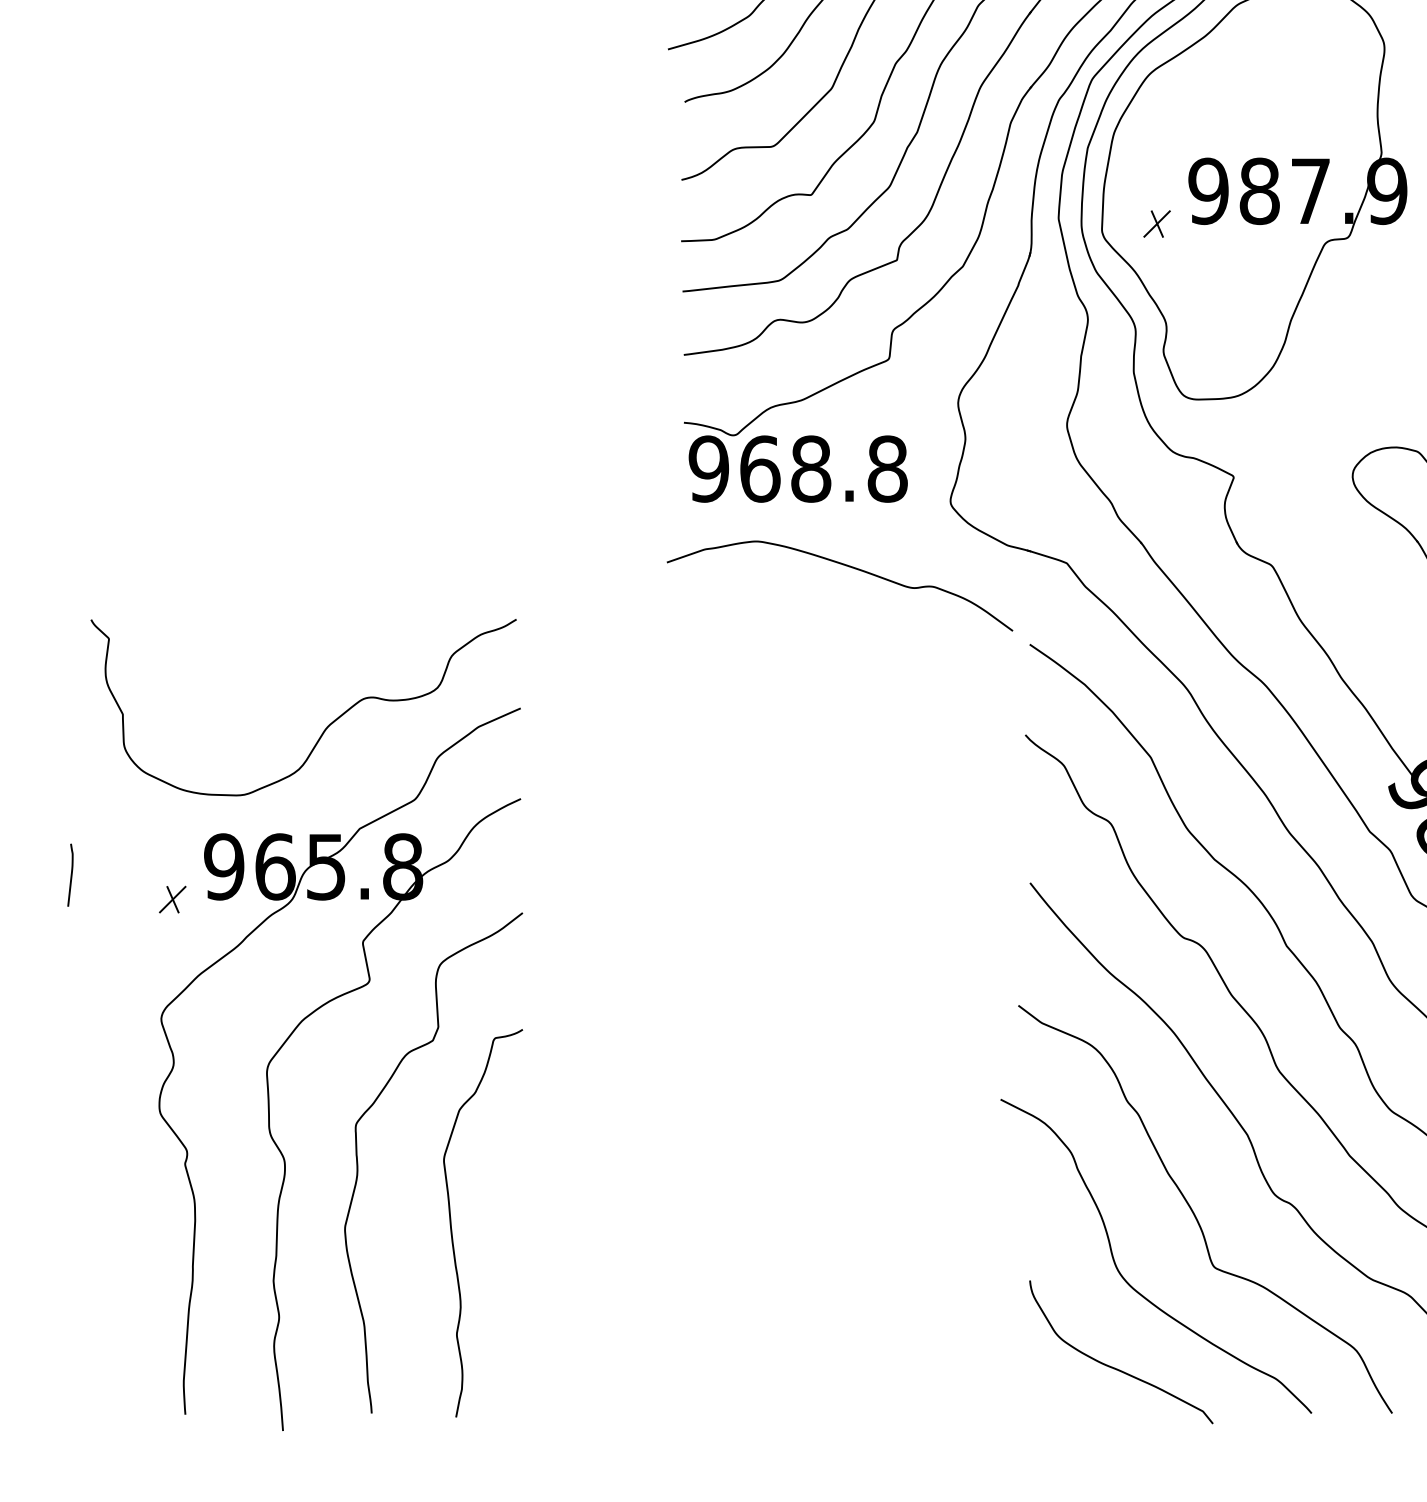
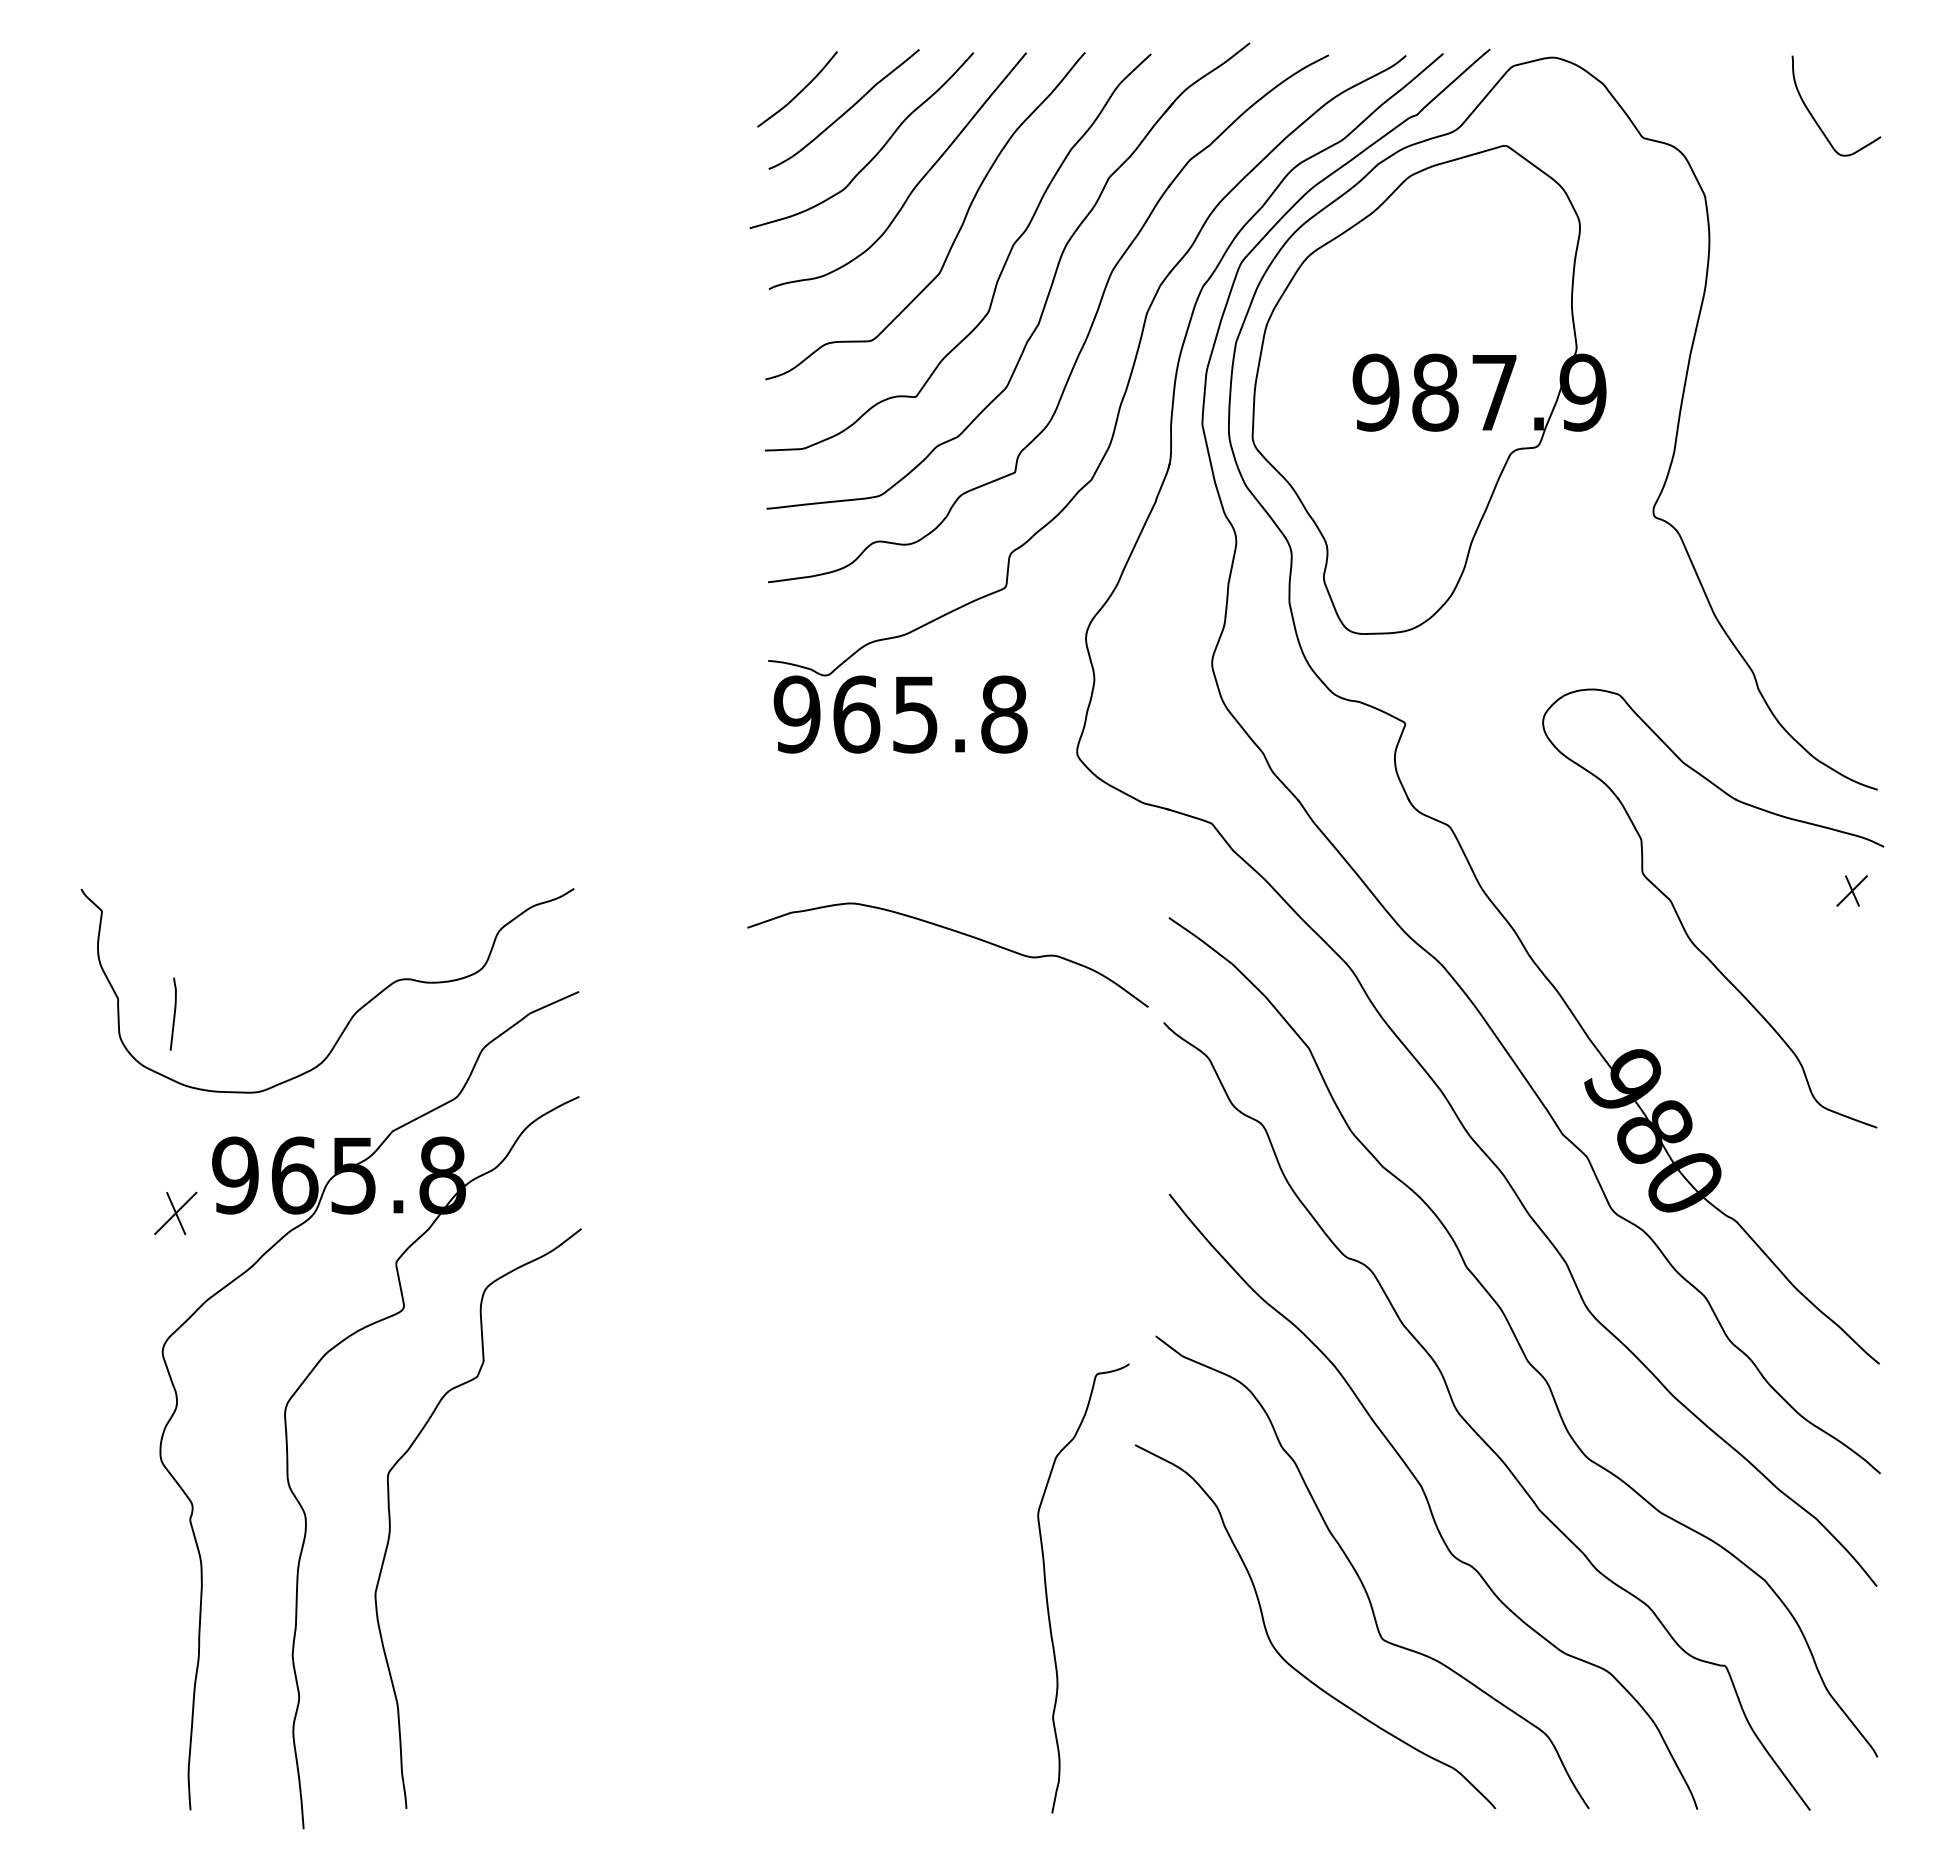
part: (1157, 223) -> (1316, 430), removed
text: (811, 469) -> (915, 714), 968.8 -> 965.8
curve: (846, 566) -> (955, 932), moved
curve: (70, 874) -> (173, 1013), moved
part: (172, 899) -> (175, 1213), size x1.4
curve: (452, 1226) -> (1047, 1592), moved
curve: (1114, 1367) -> (1267, 1755), removed

